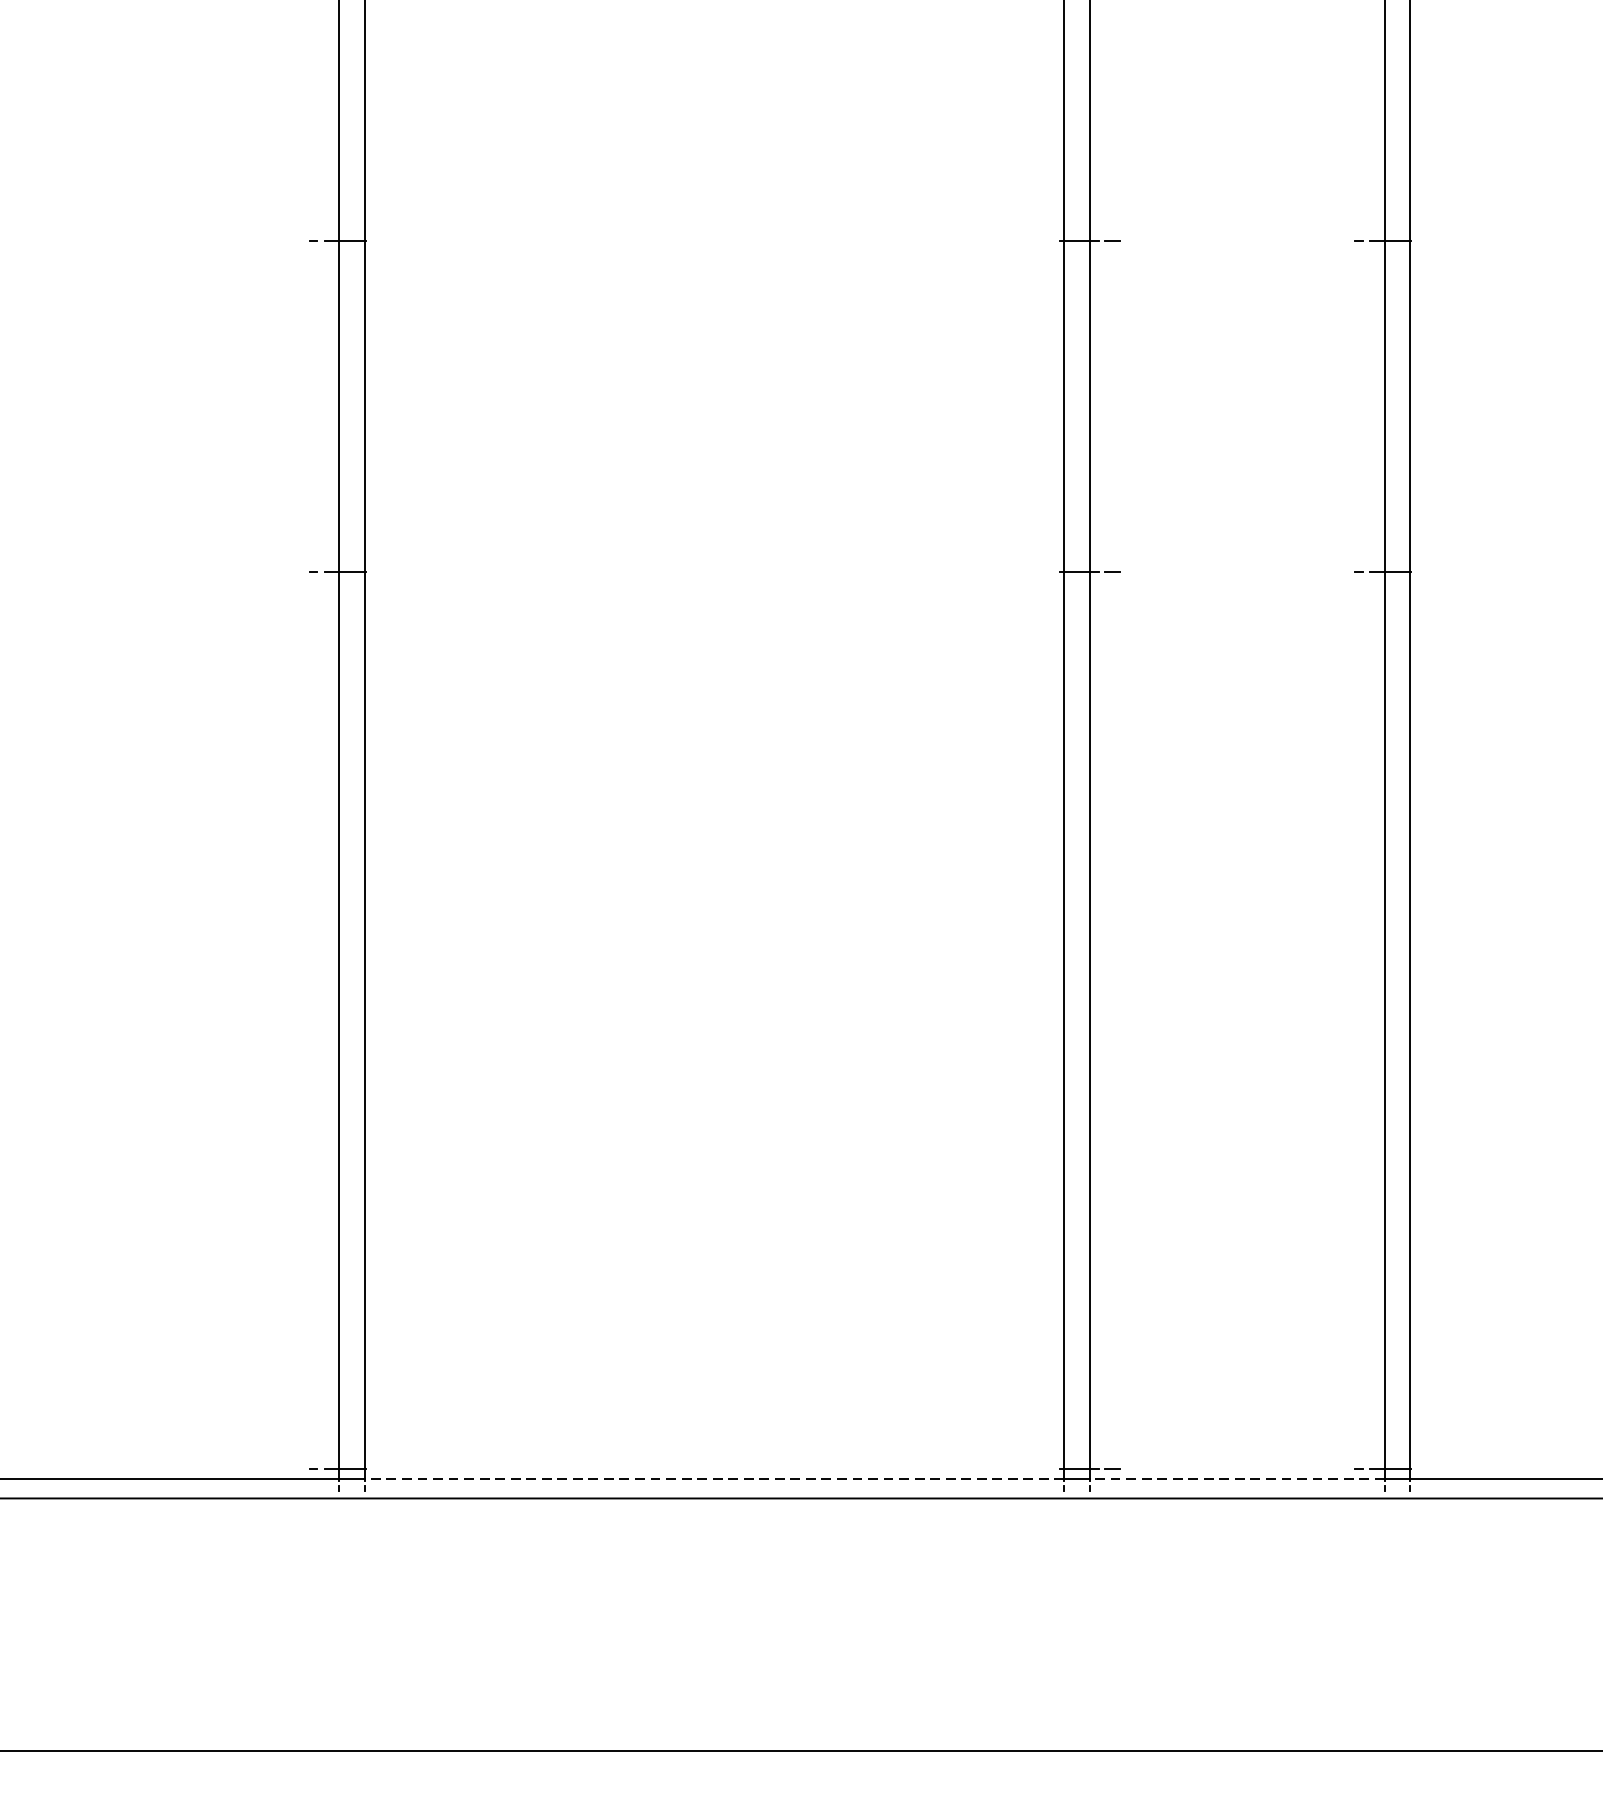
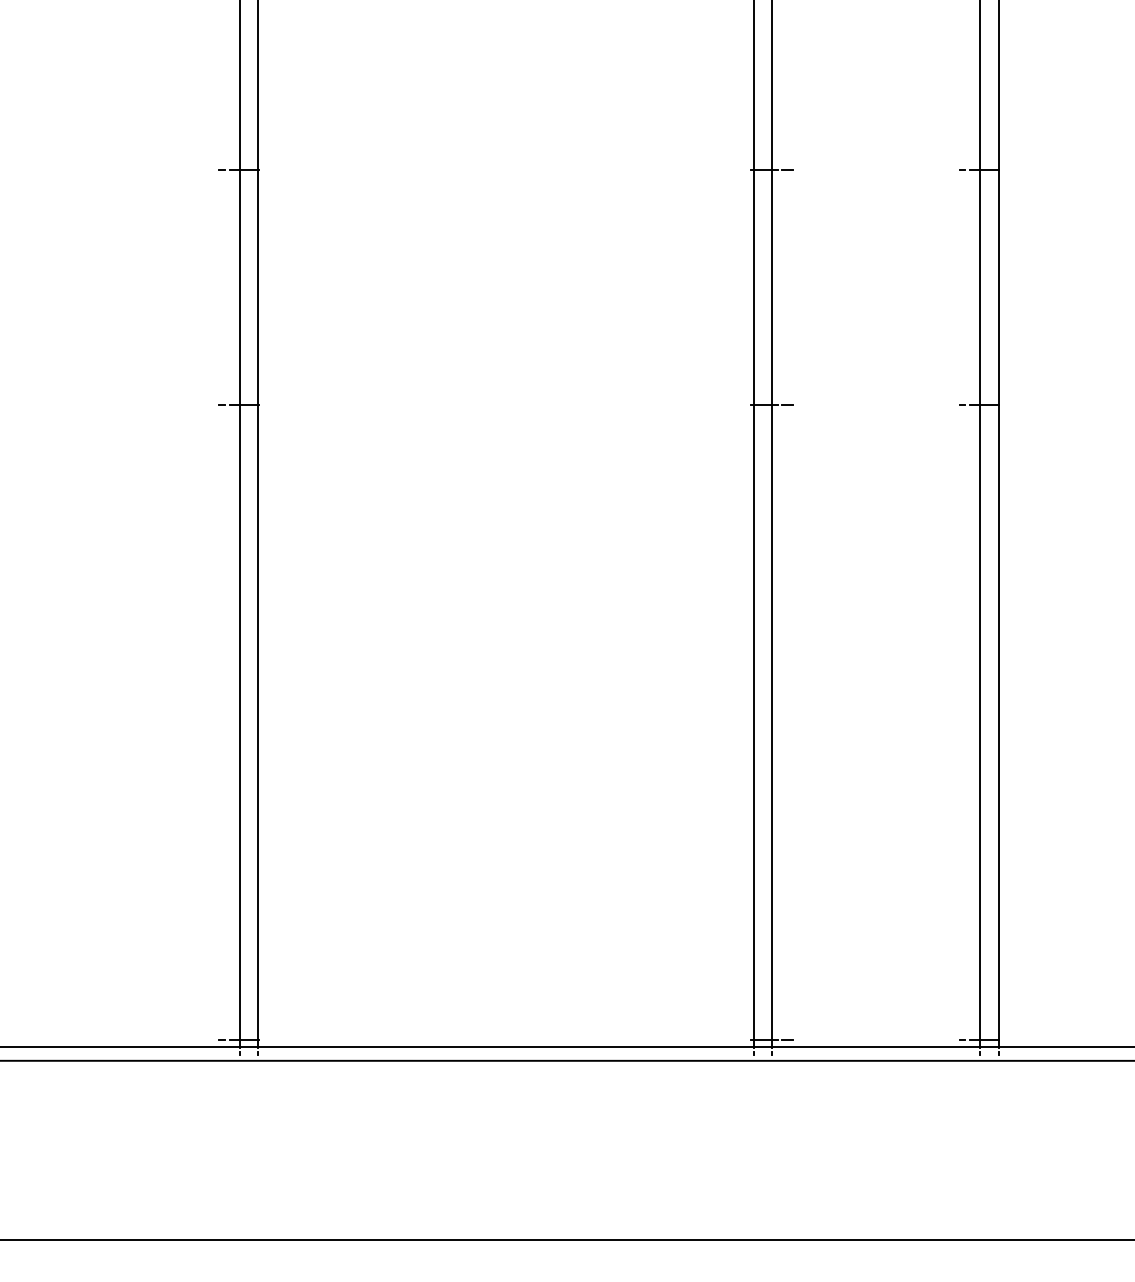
line: (715, 1478) -> (506, 1046), dashed -> solid
line: (1236, 1478) -> (875, 1046), dashed -> solid

